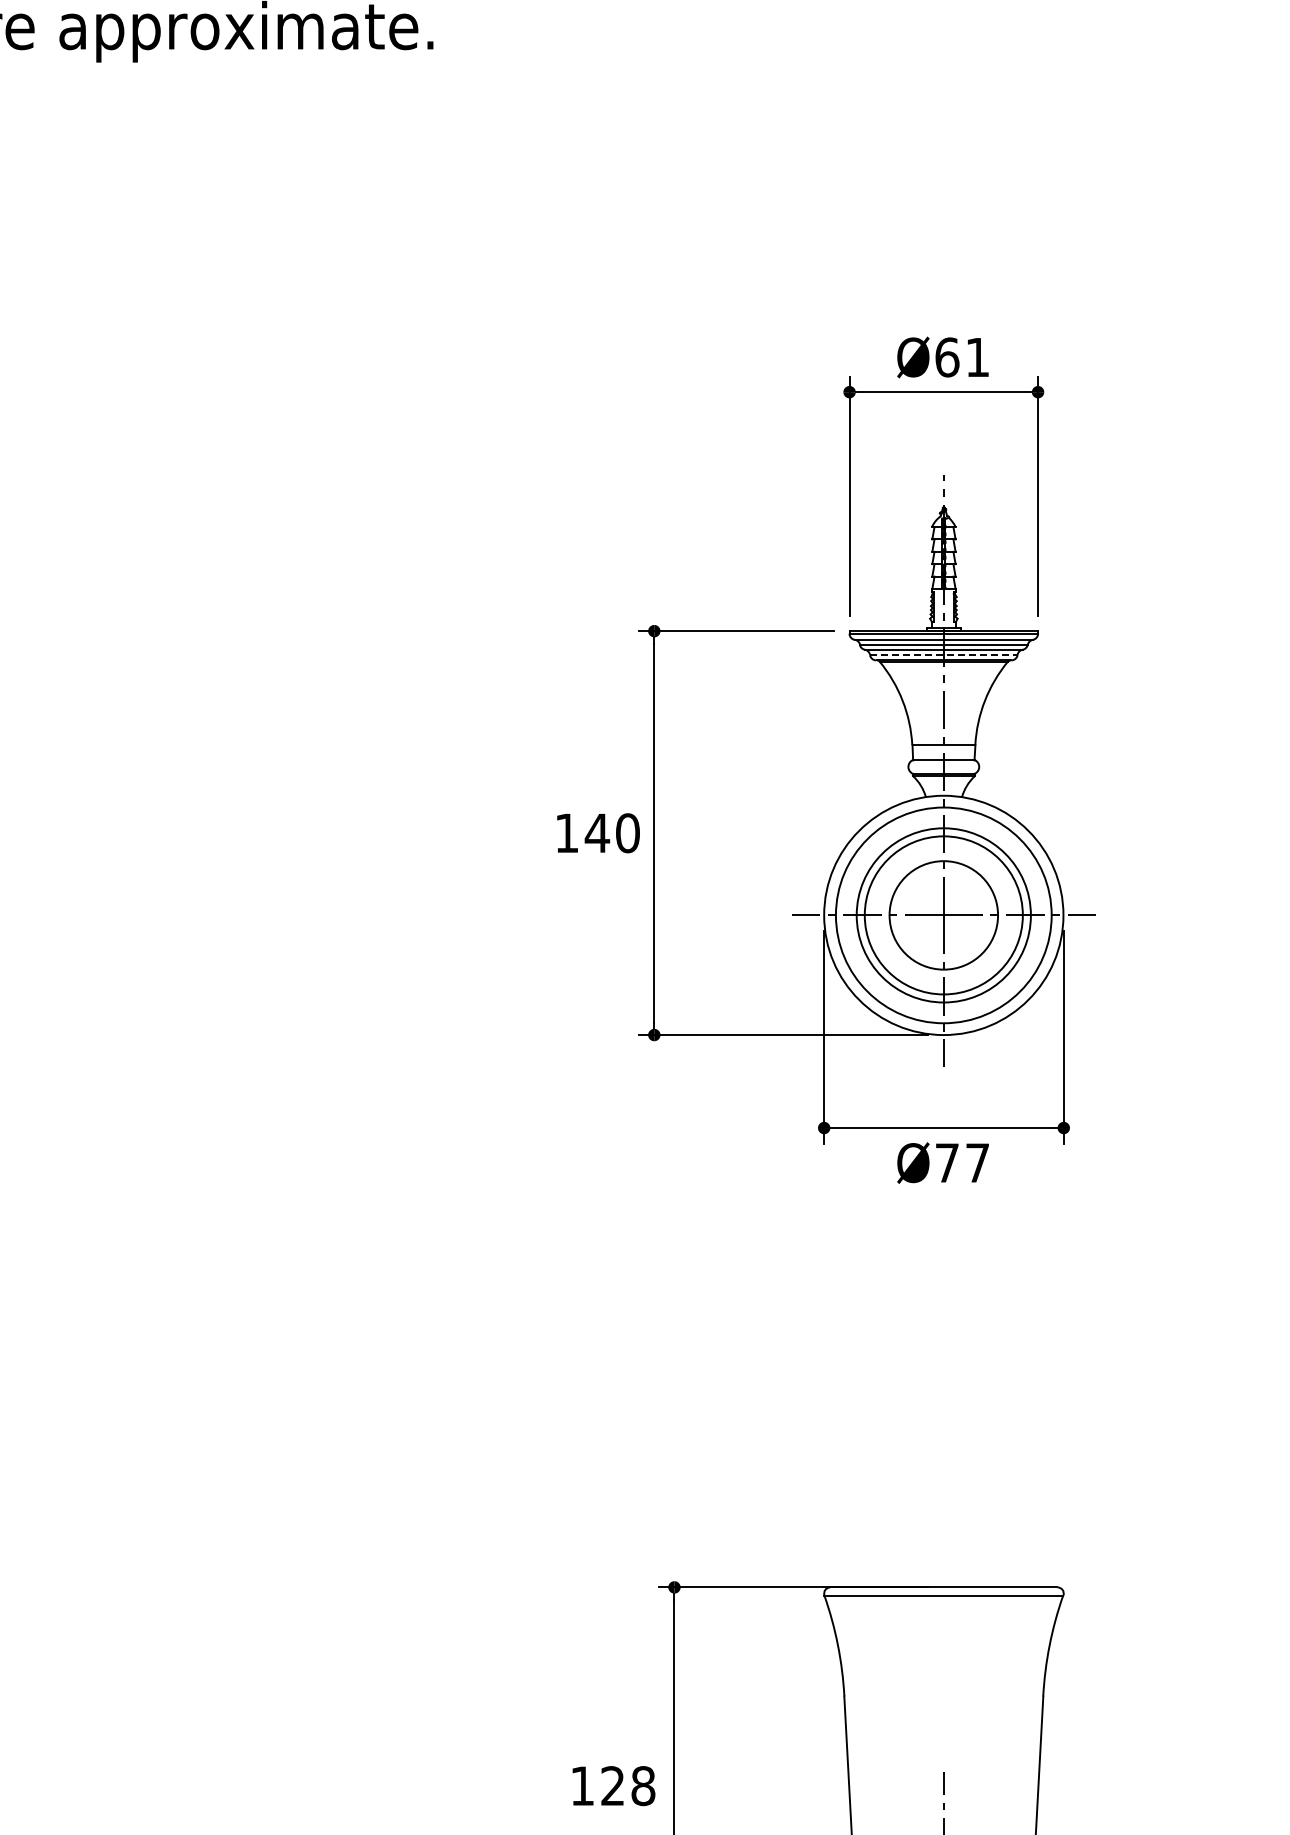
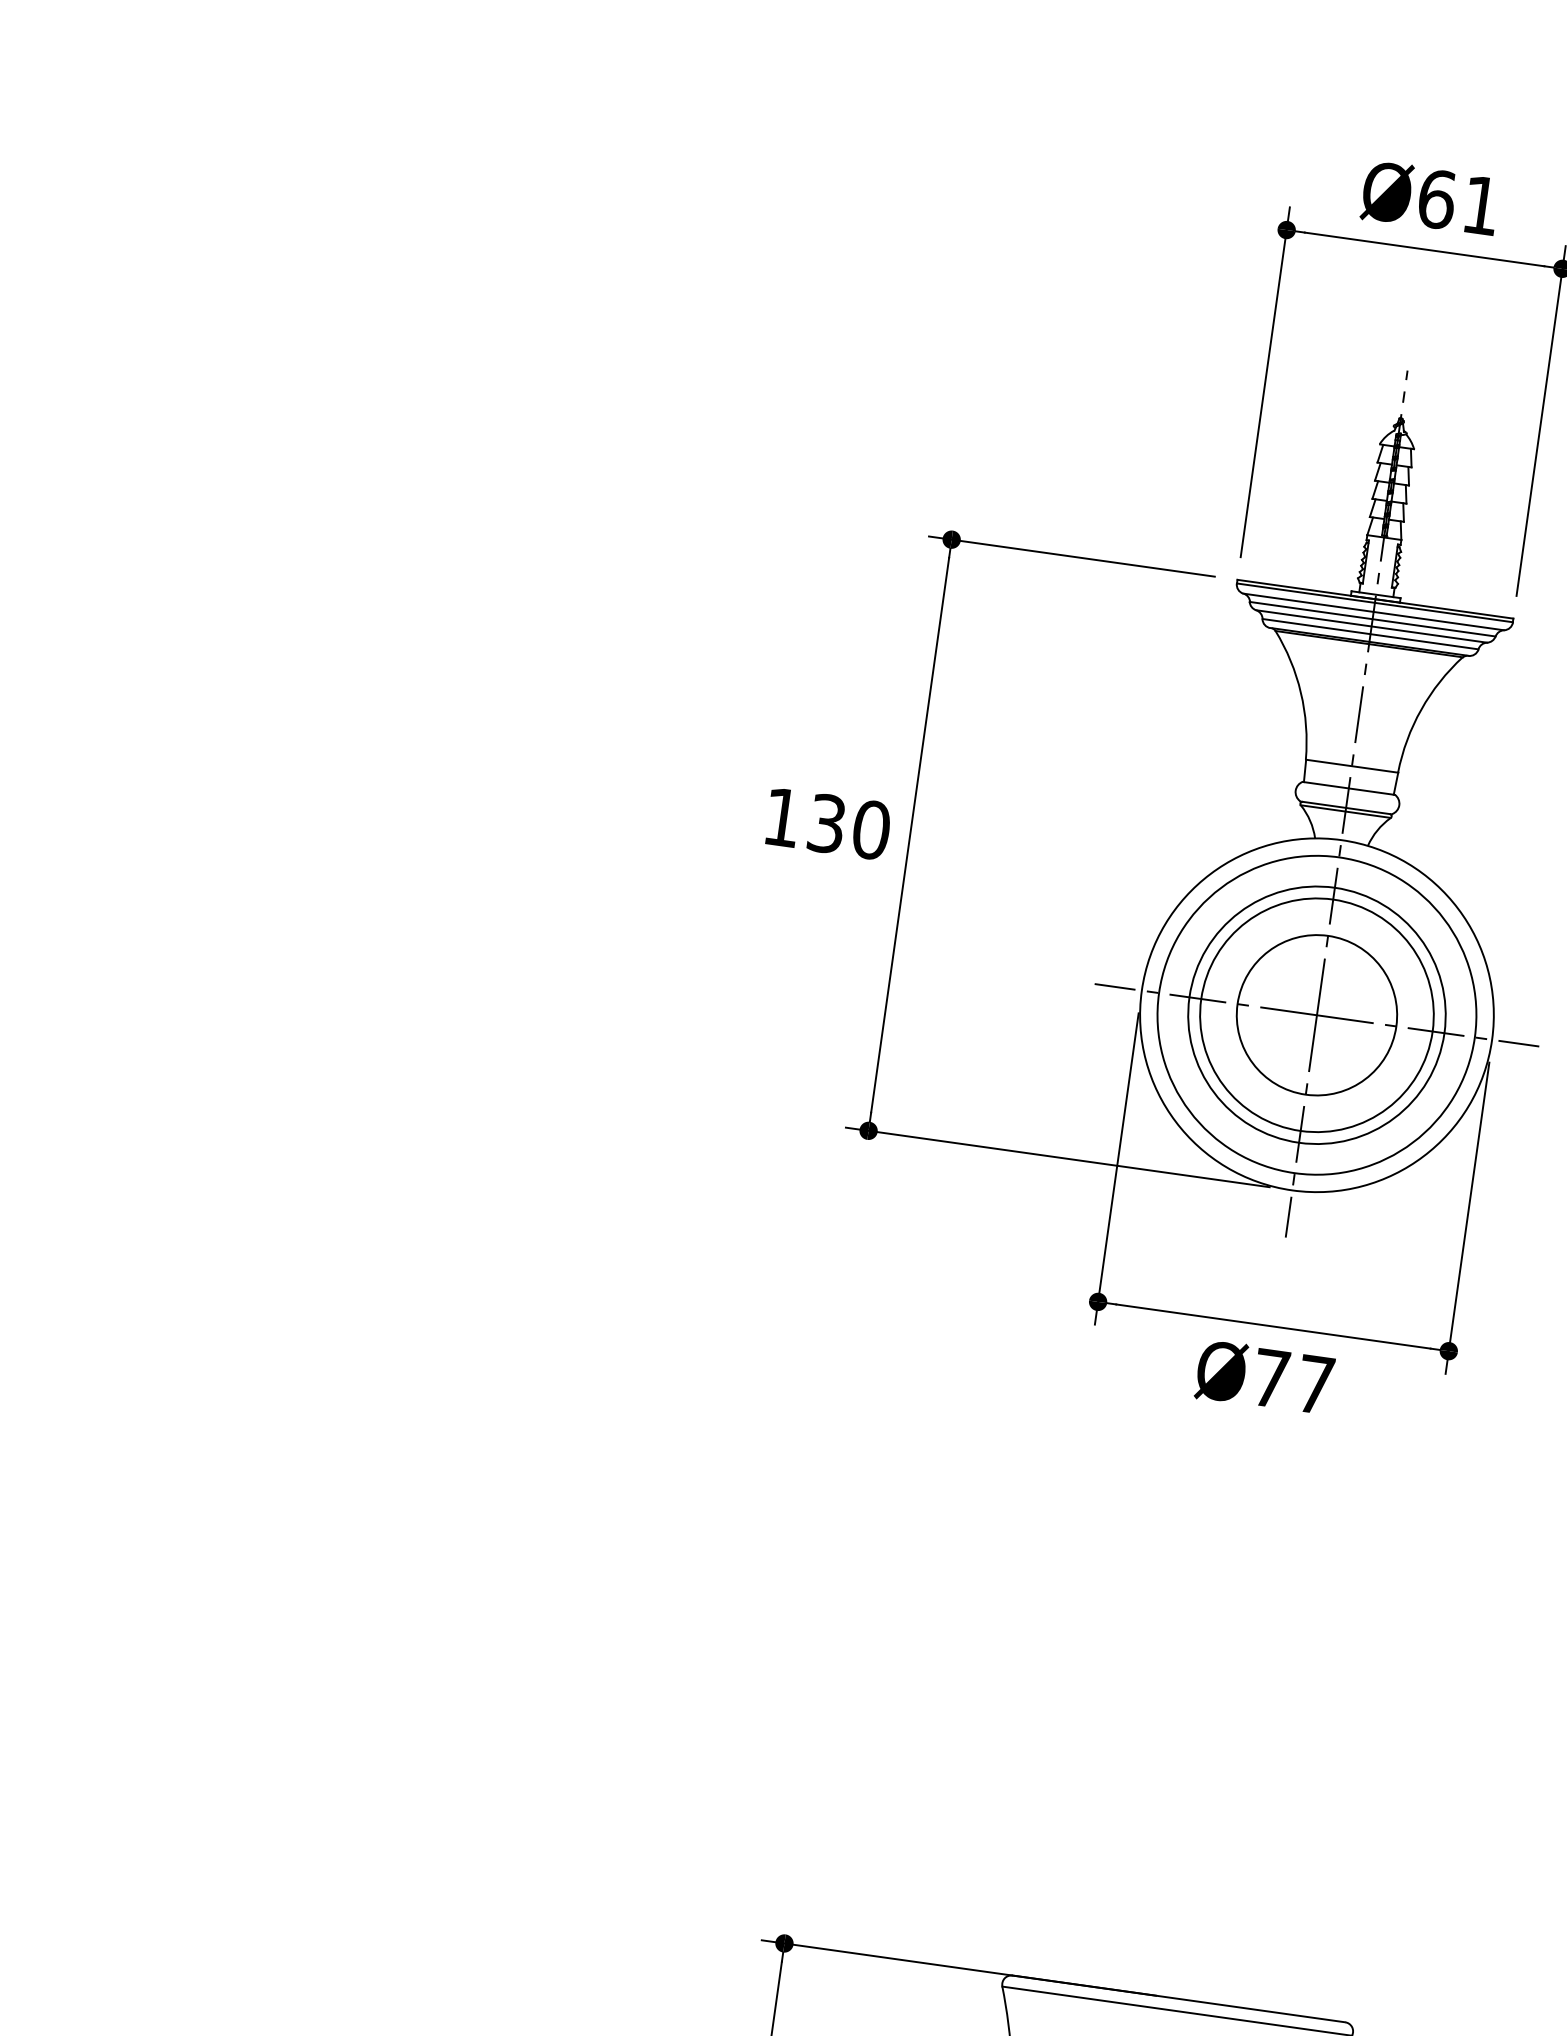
line: (943, 655) -> (1369, 634), dashed -> solid
text: (597, 833) -> (826, 824), 140 -> 130

